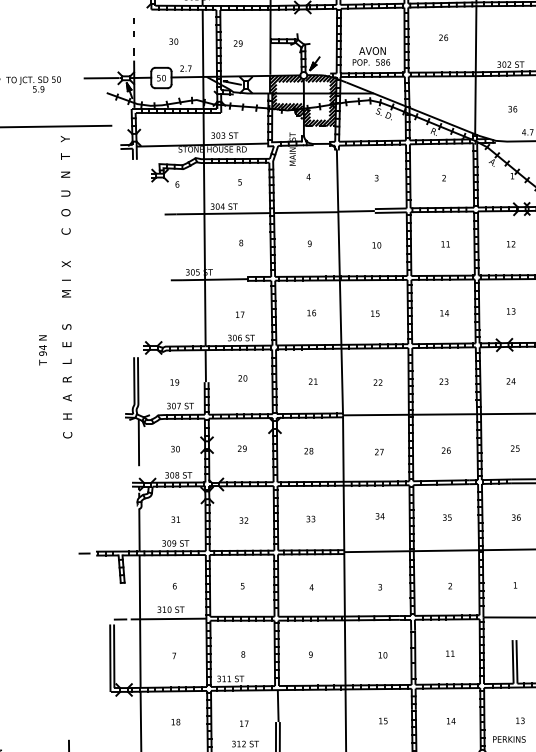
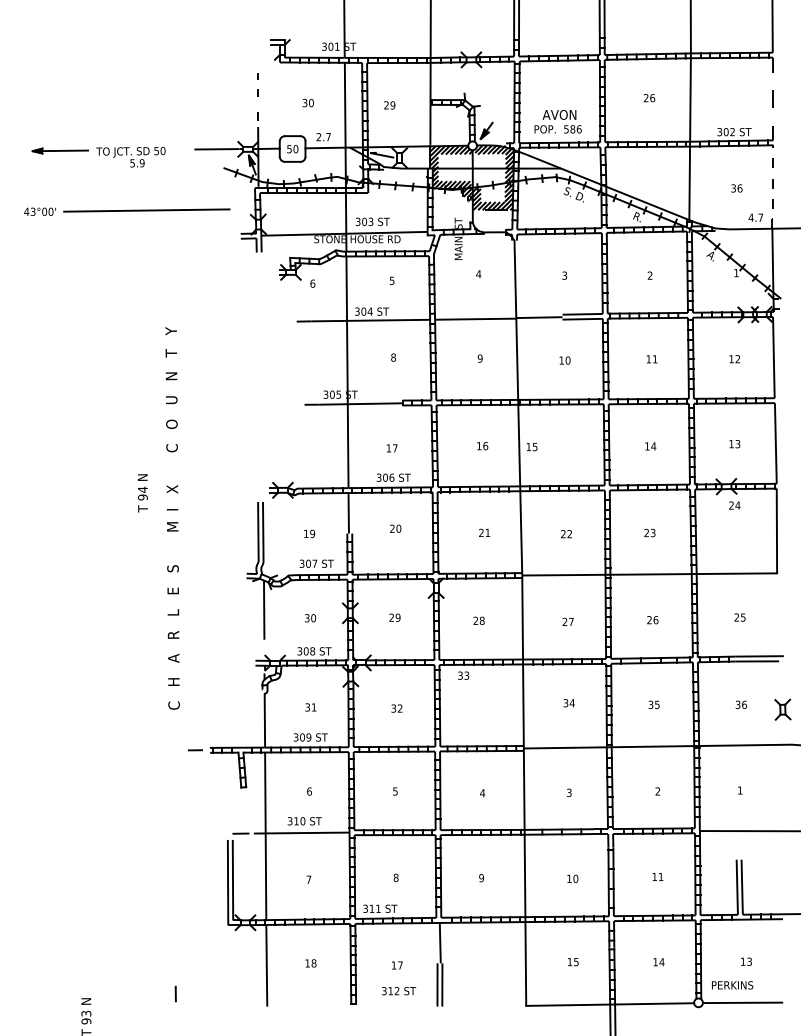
text: (66, 287) -> (172, 518), moved
text: (374, 314) -> (531, 447), moved
text: (510, 381) -> (734, 505), moved
text: (310, 518) -> (463, 675), moved

